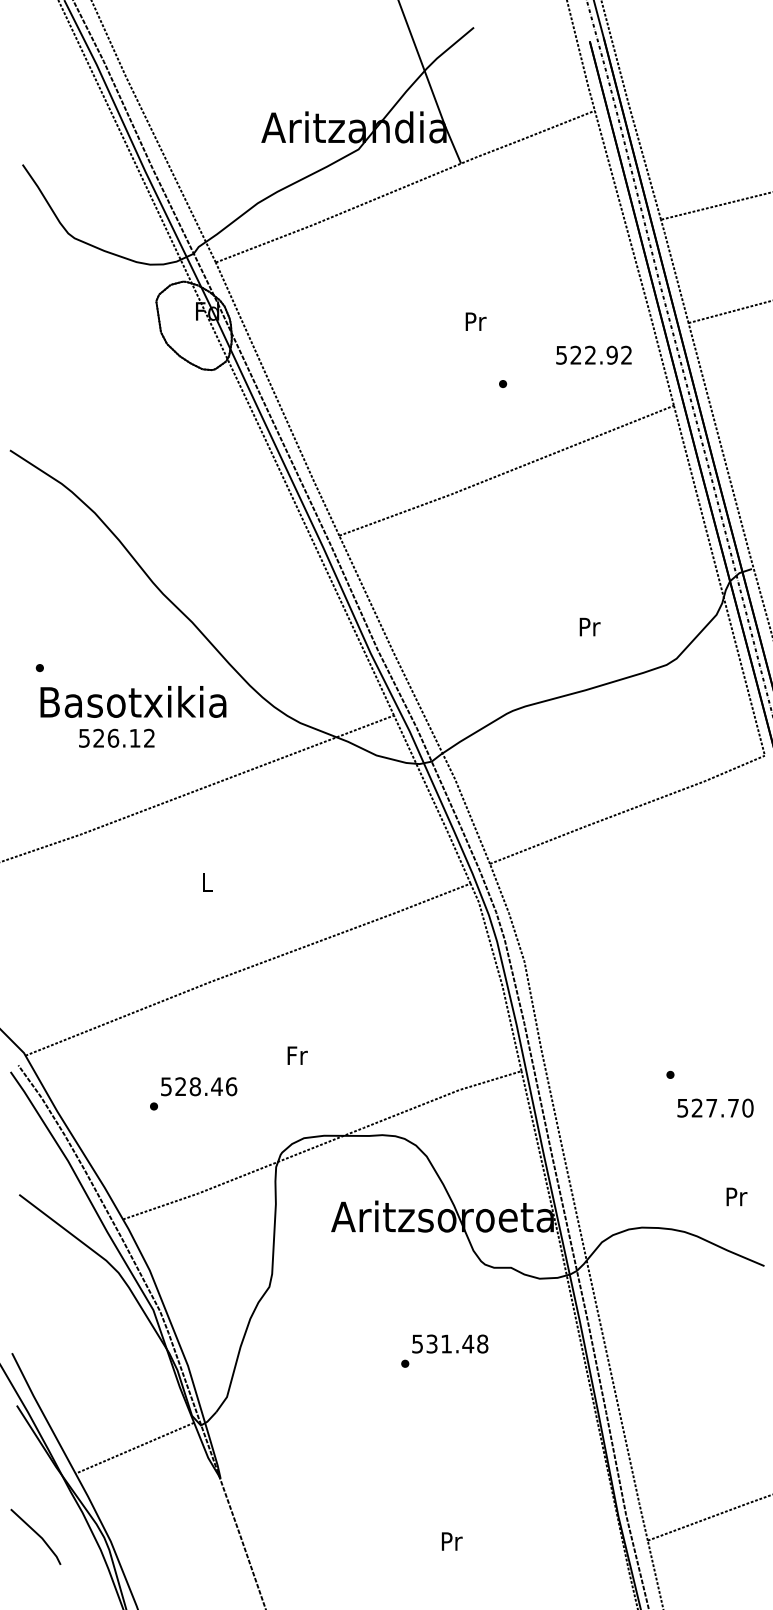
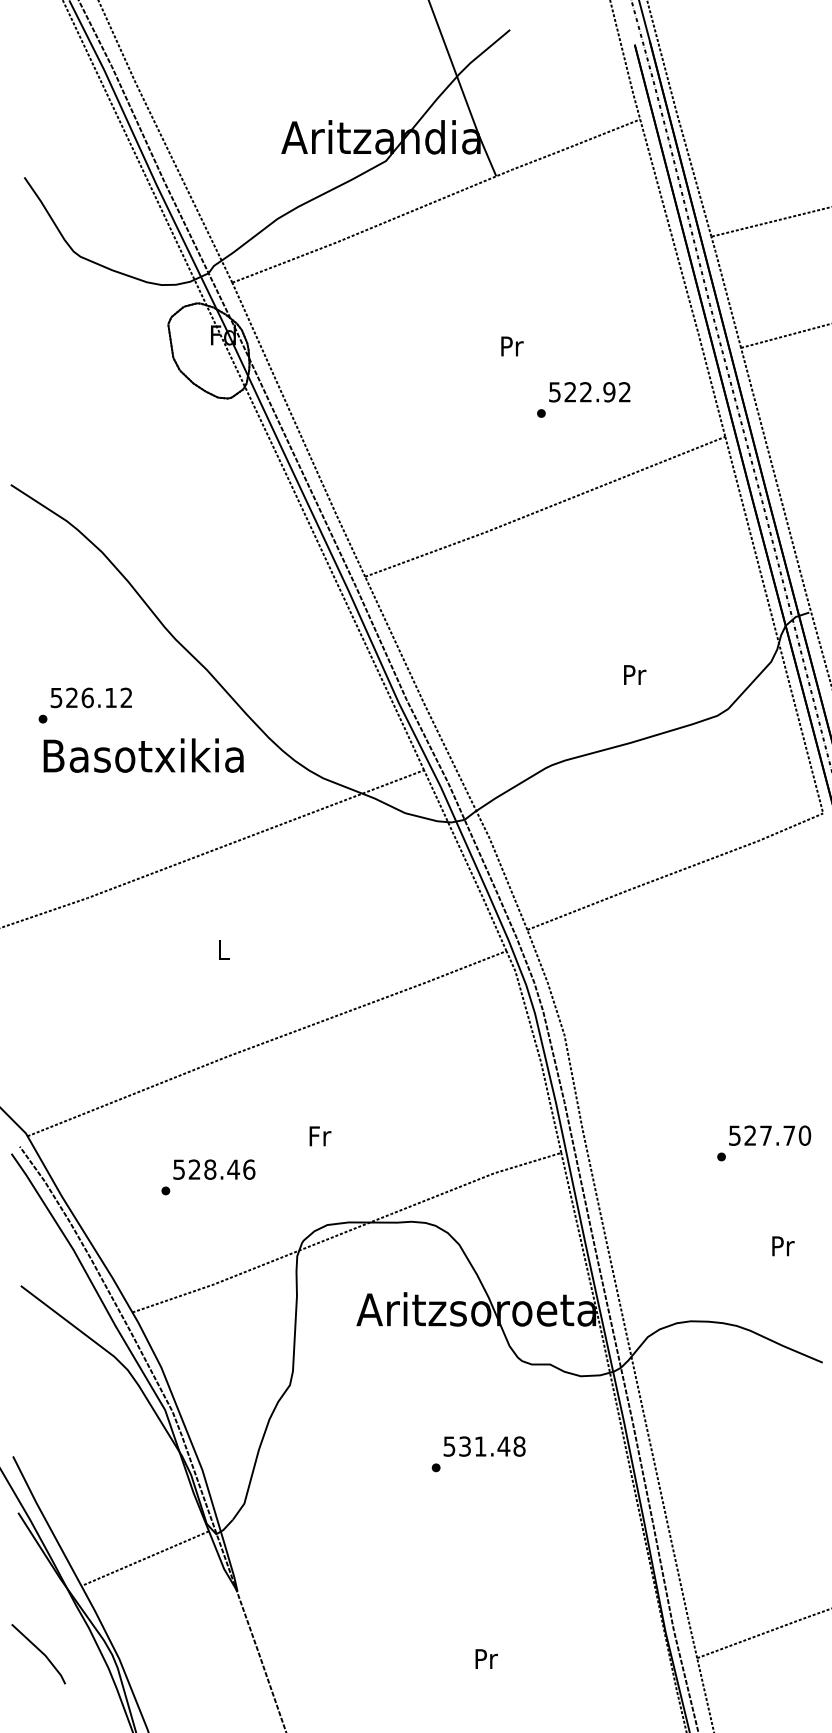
text: (593, 354) -> (589, 391), moved
text: (116, 737) -> (91, 697), moved
text: (715, 1107) -> (770, 1134), moved
text: (736, 1196) -> (782, 1245), moved

